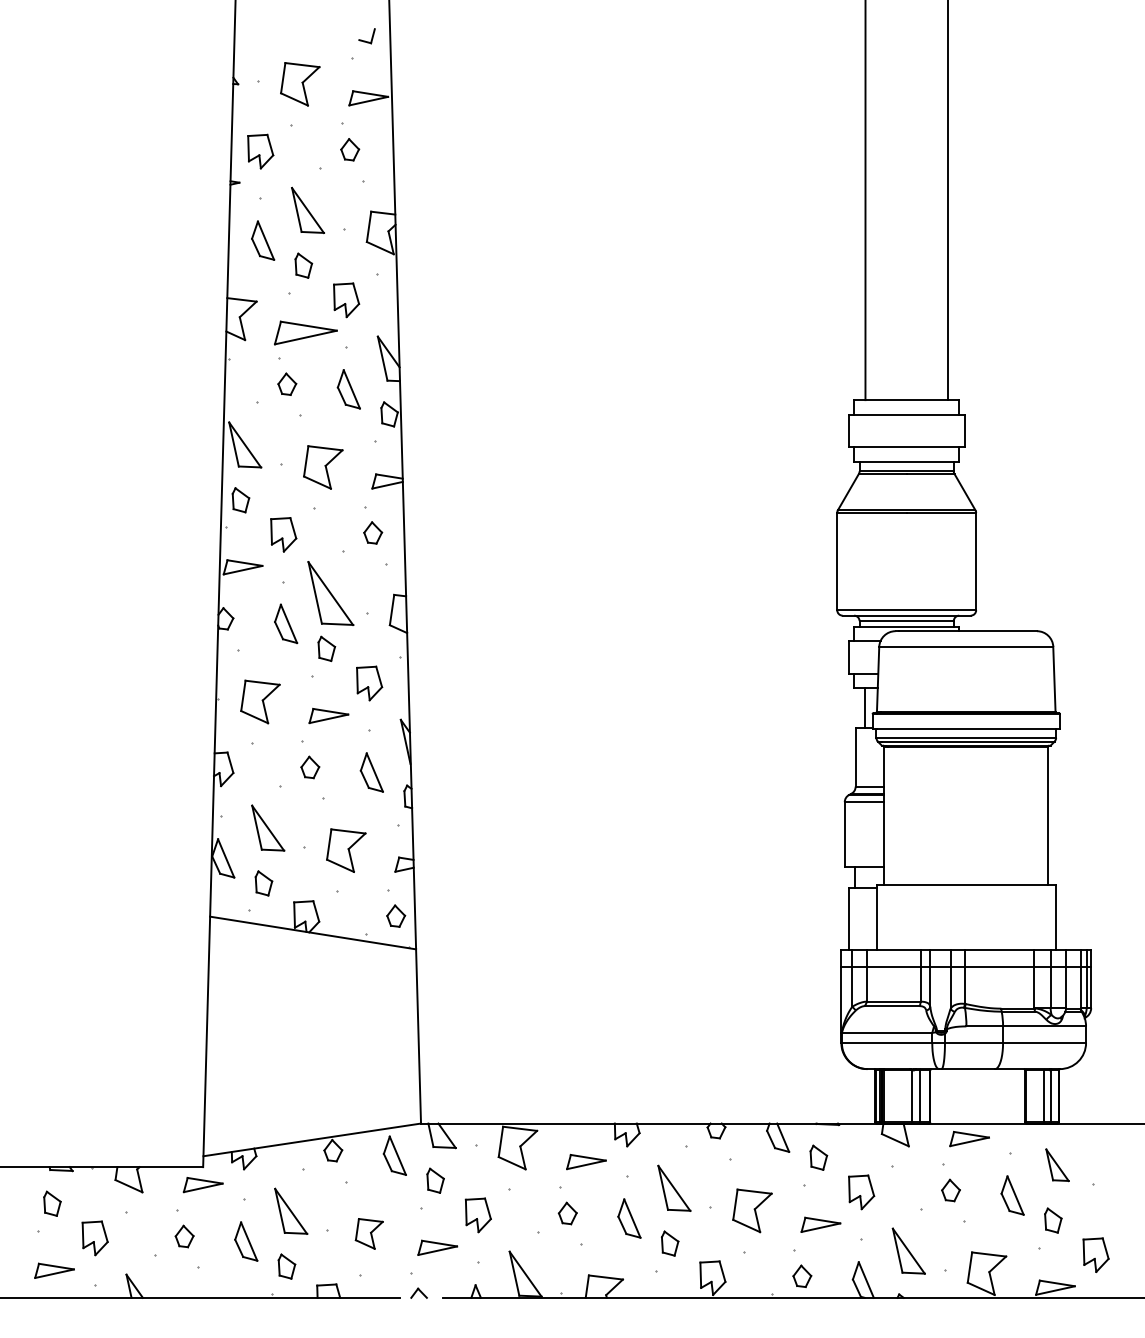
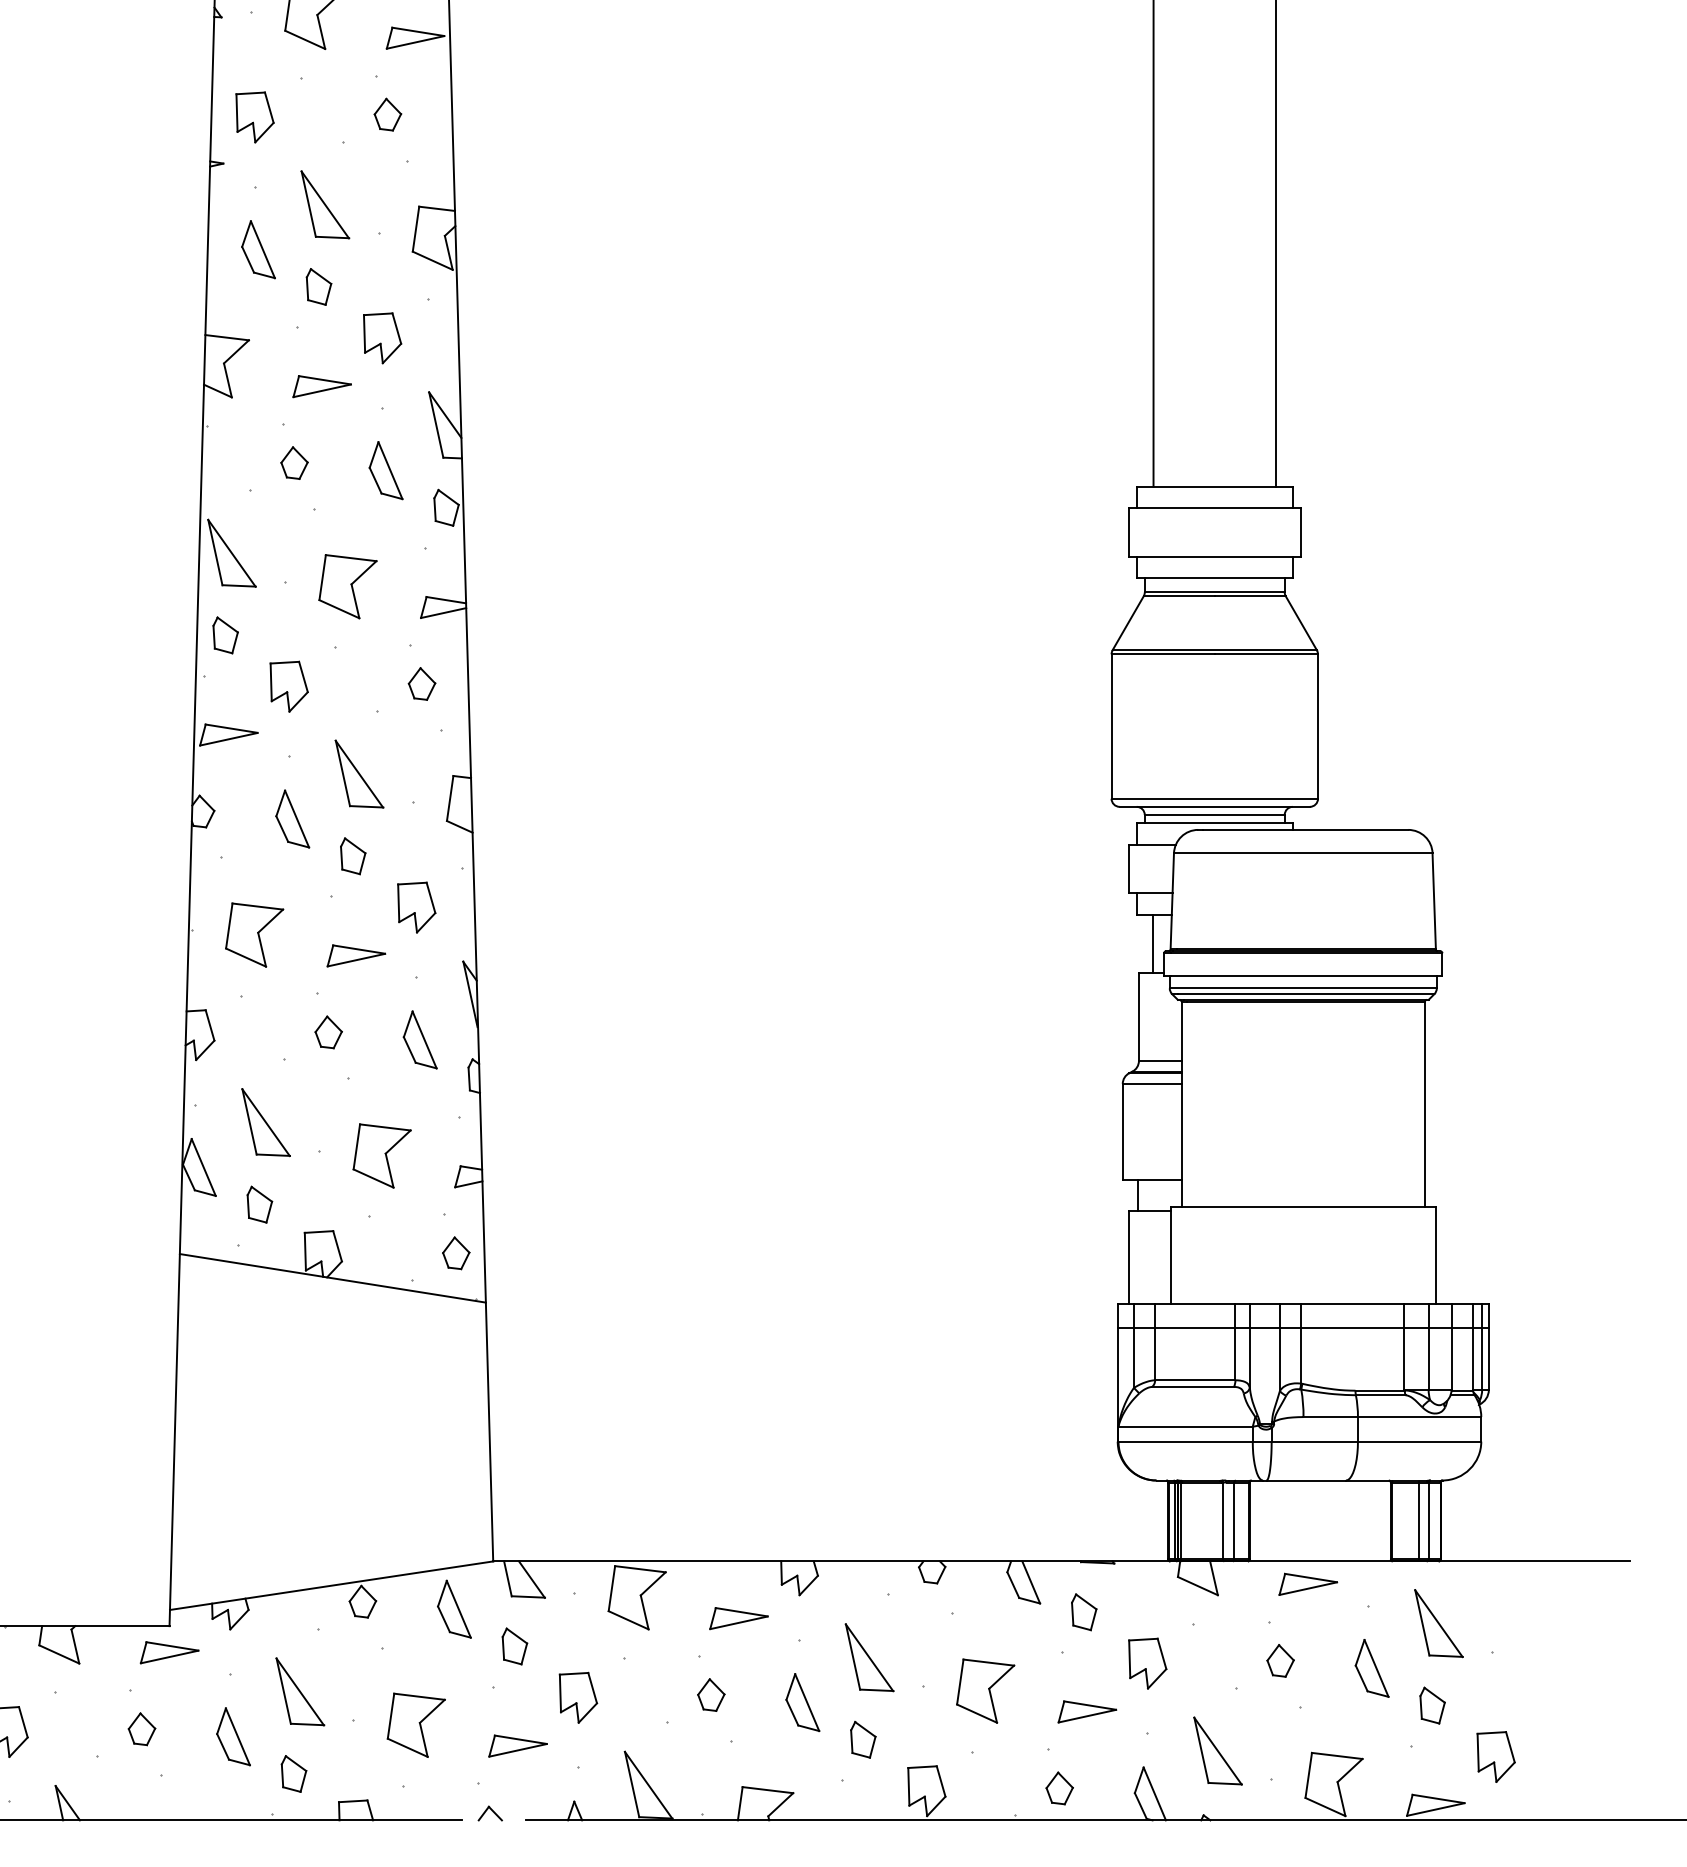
part: (305, 332) -> (321, 386), size x0.62
part: (331, 593) -> (360, 773), size x0.71
part: (1057, 1164) -> (1438, 1622), size x1.43
part: (369, 1233) -> (416, 1724), size x1.43

